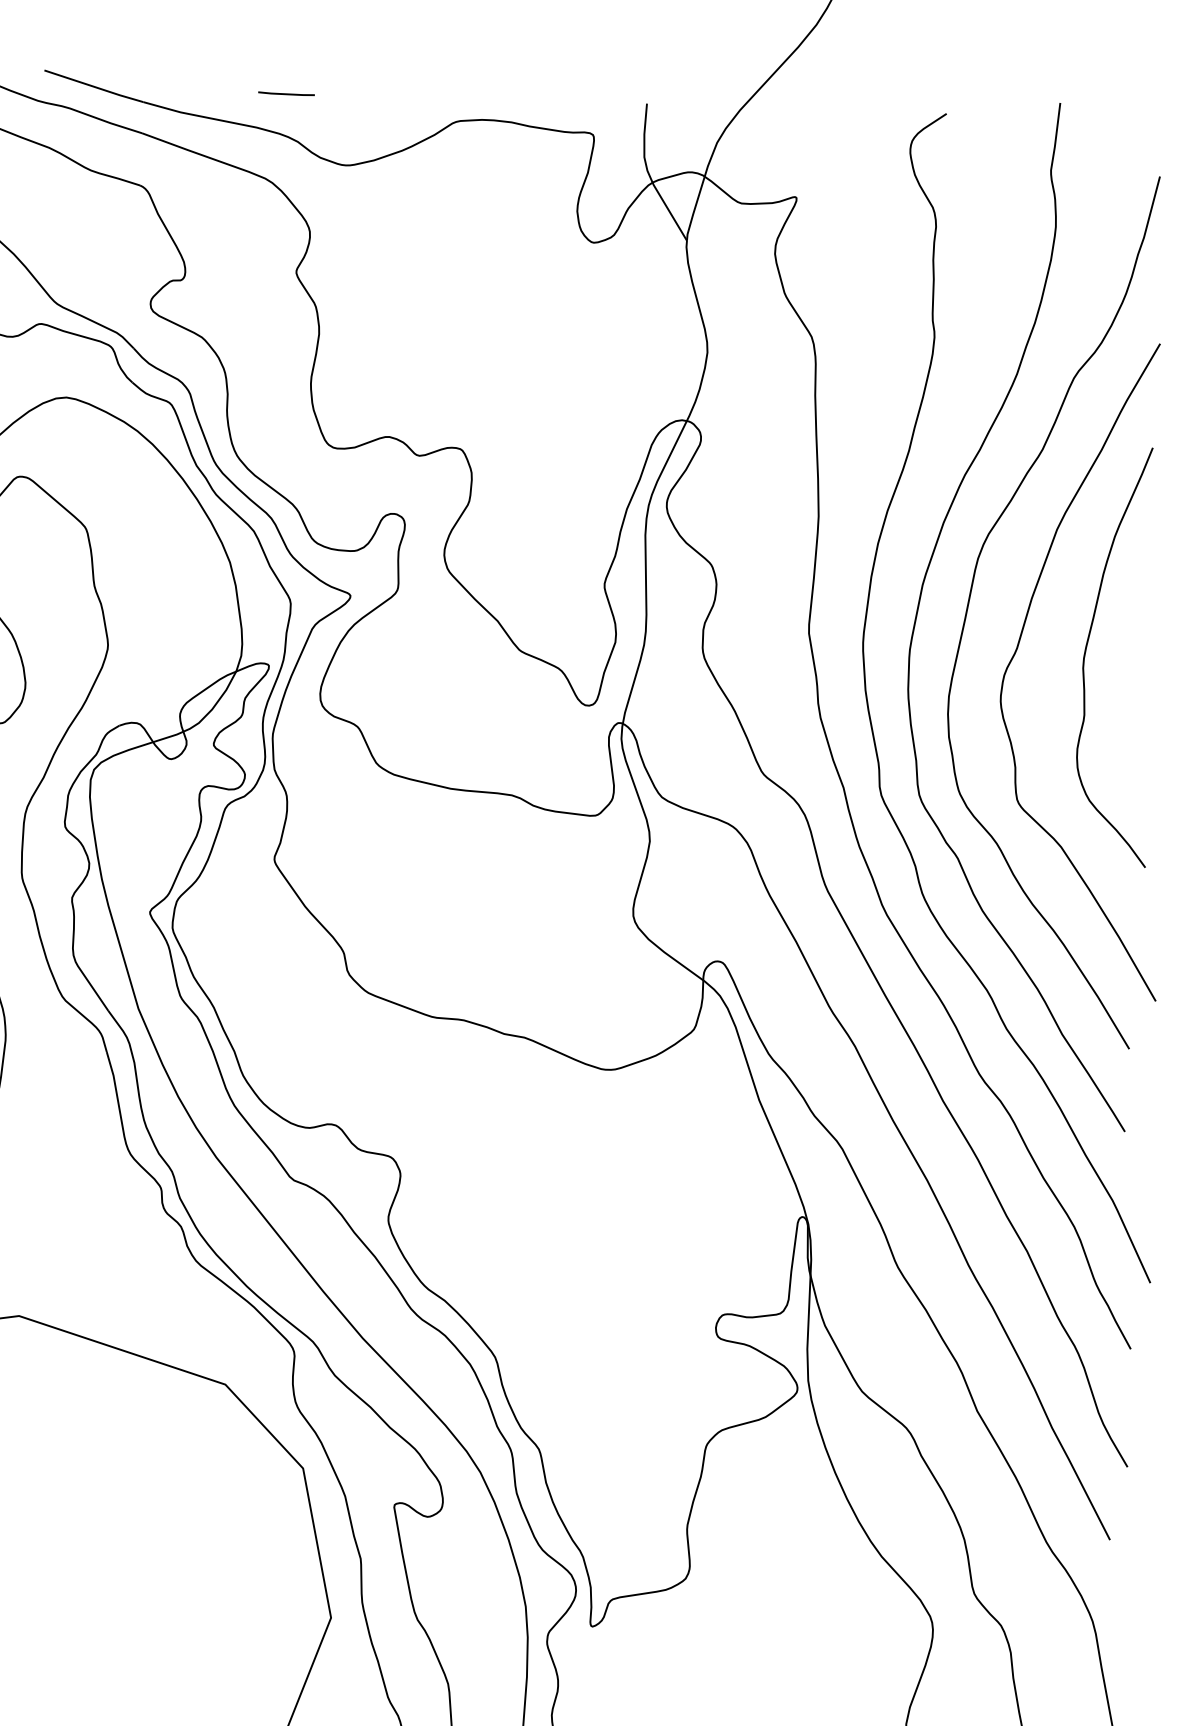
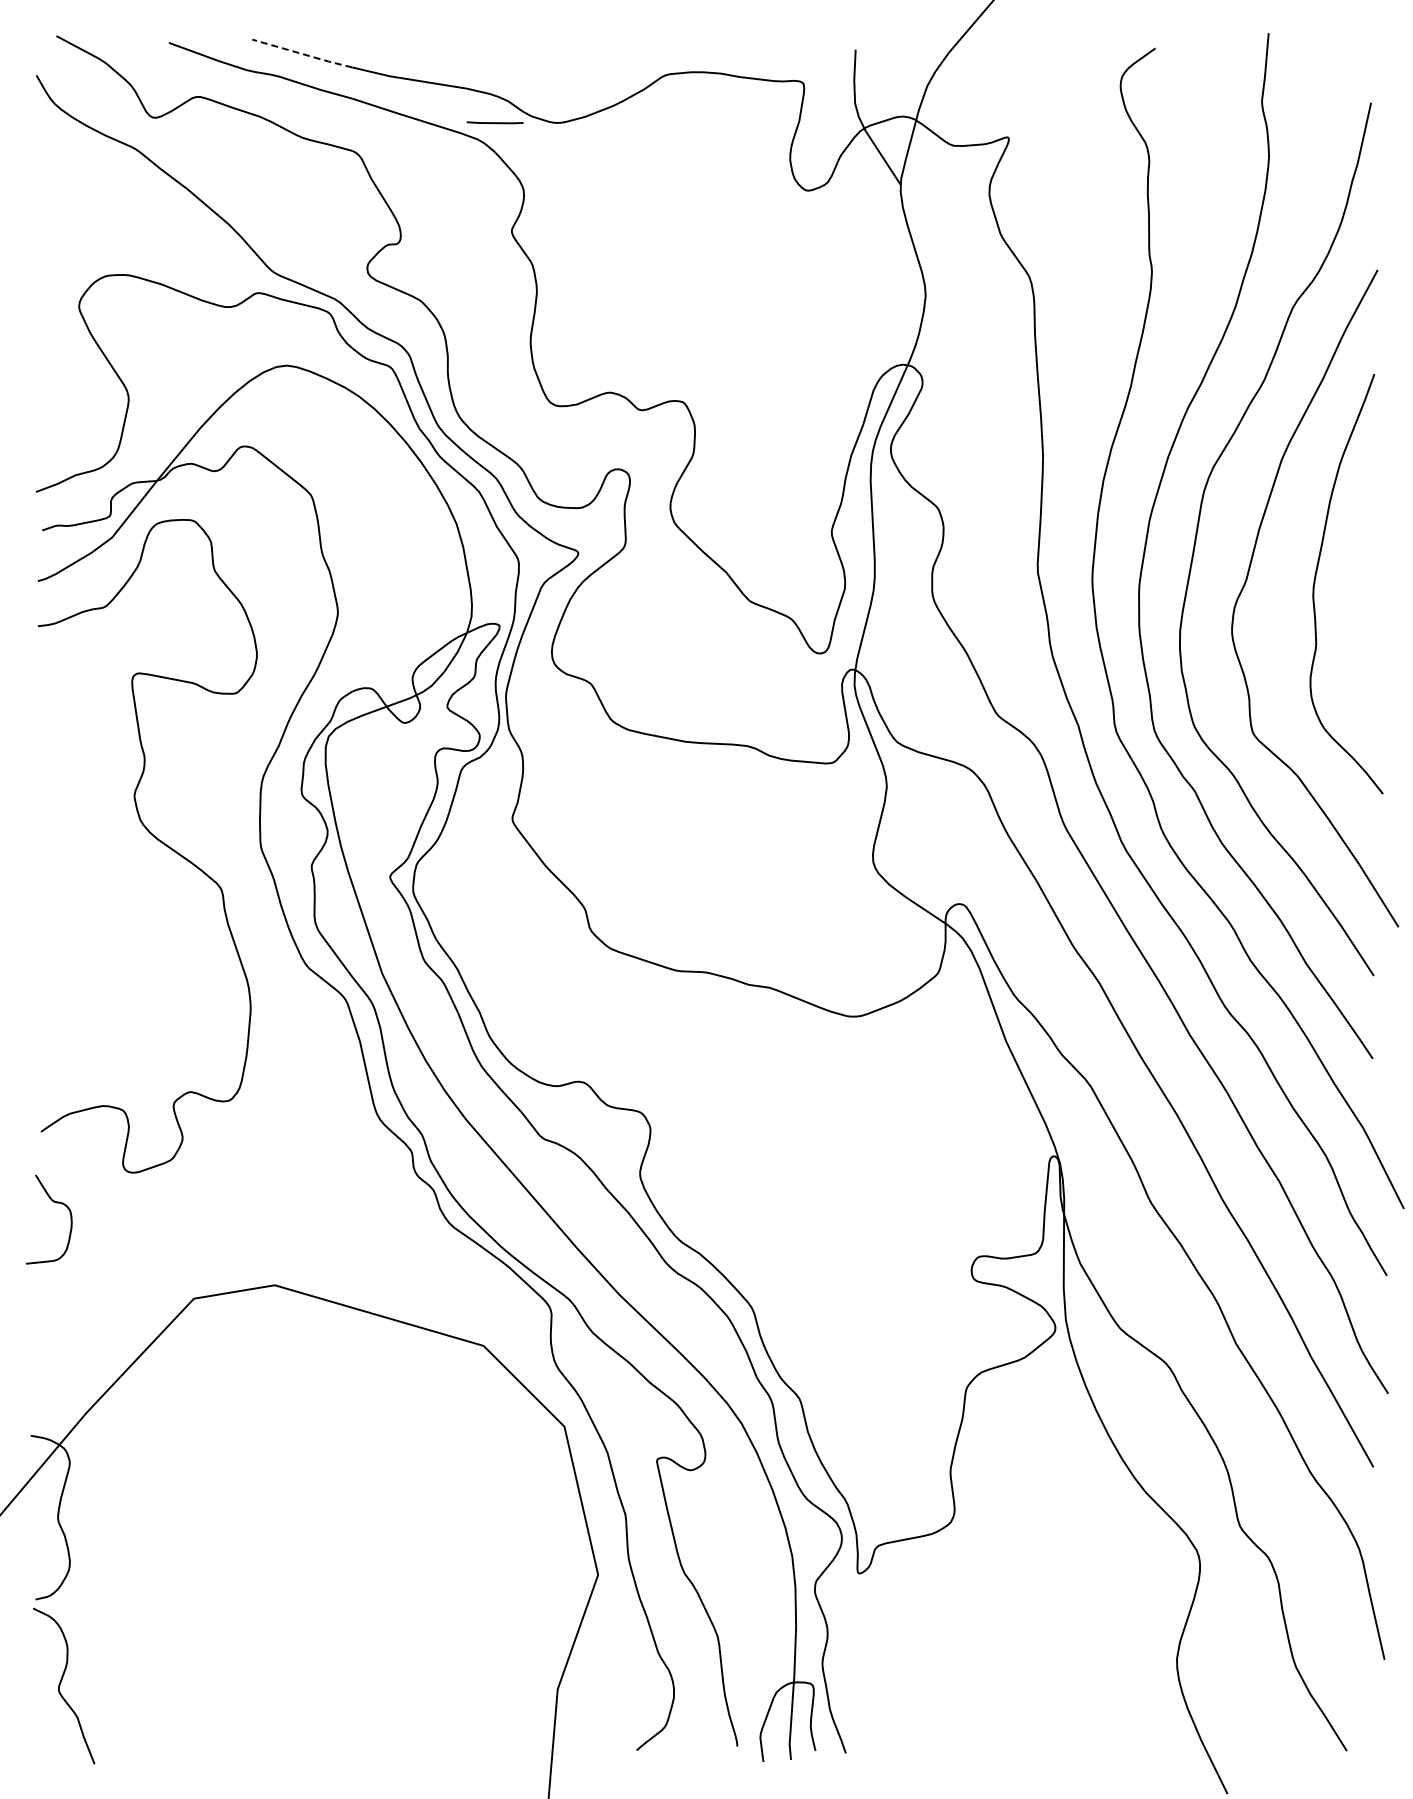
line: (94, 87) -> (302, 54), solid -> dashed
line: (285, 93) -> (494, 122), moved

